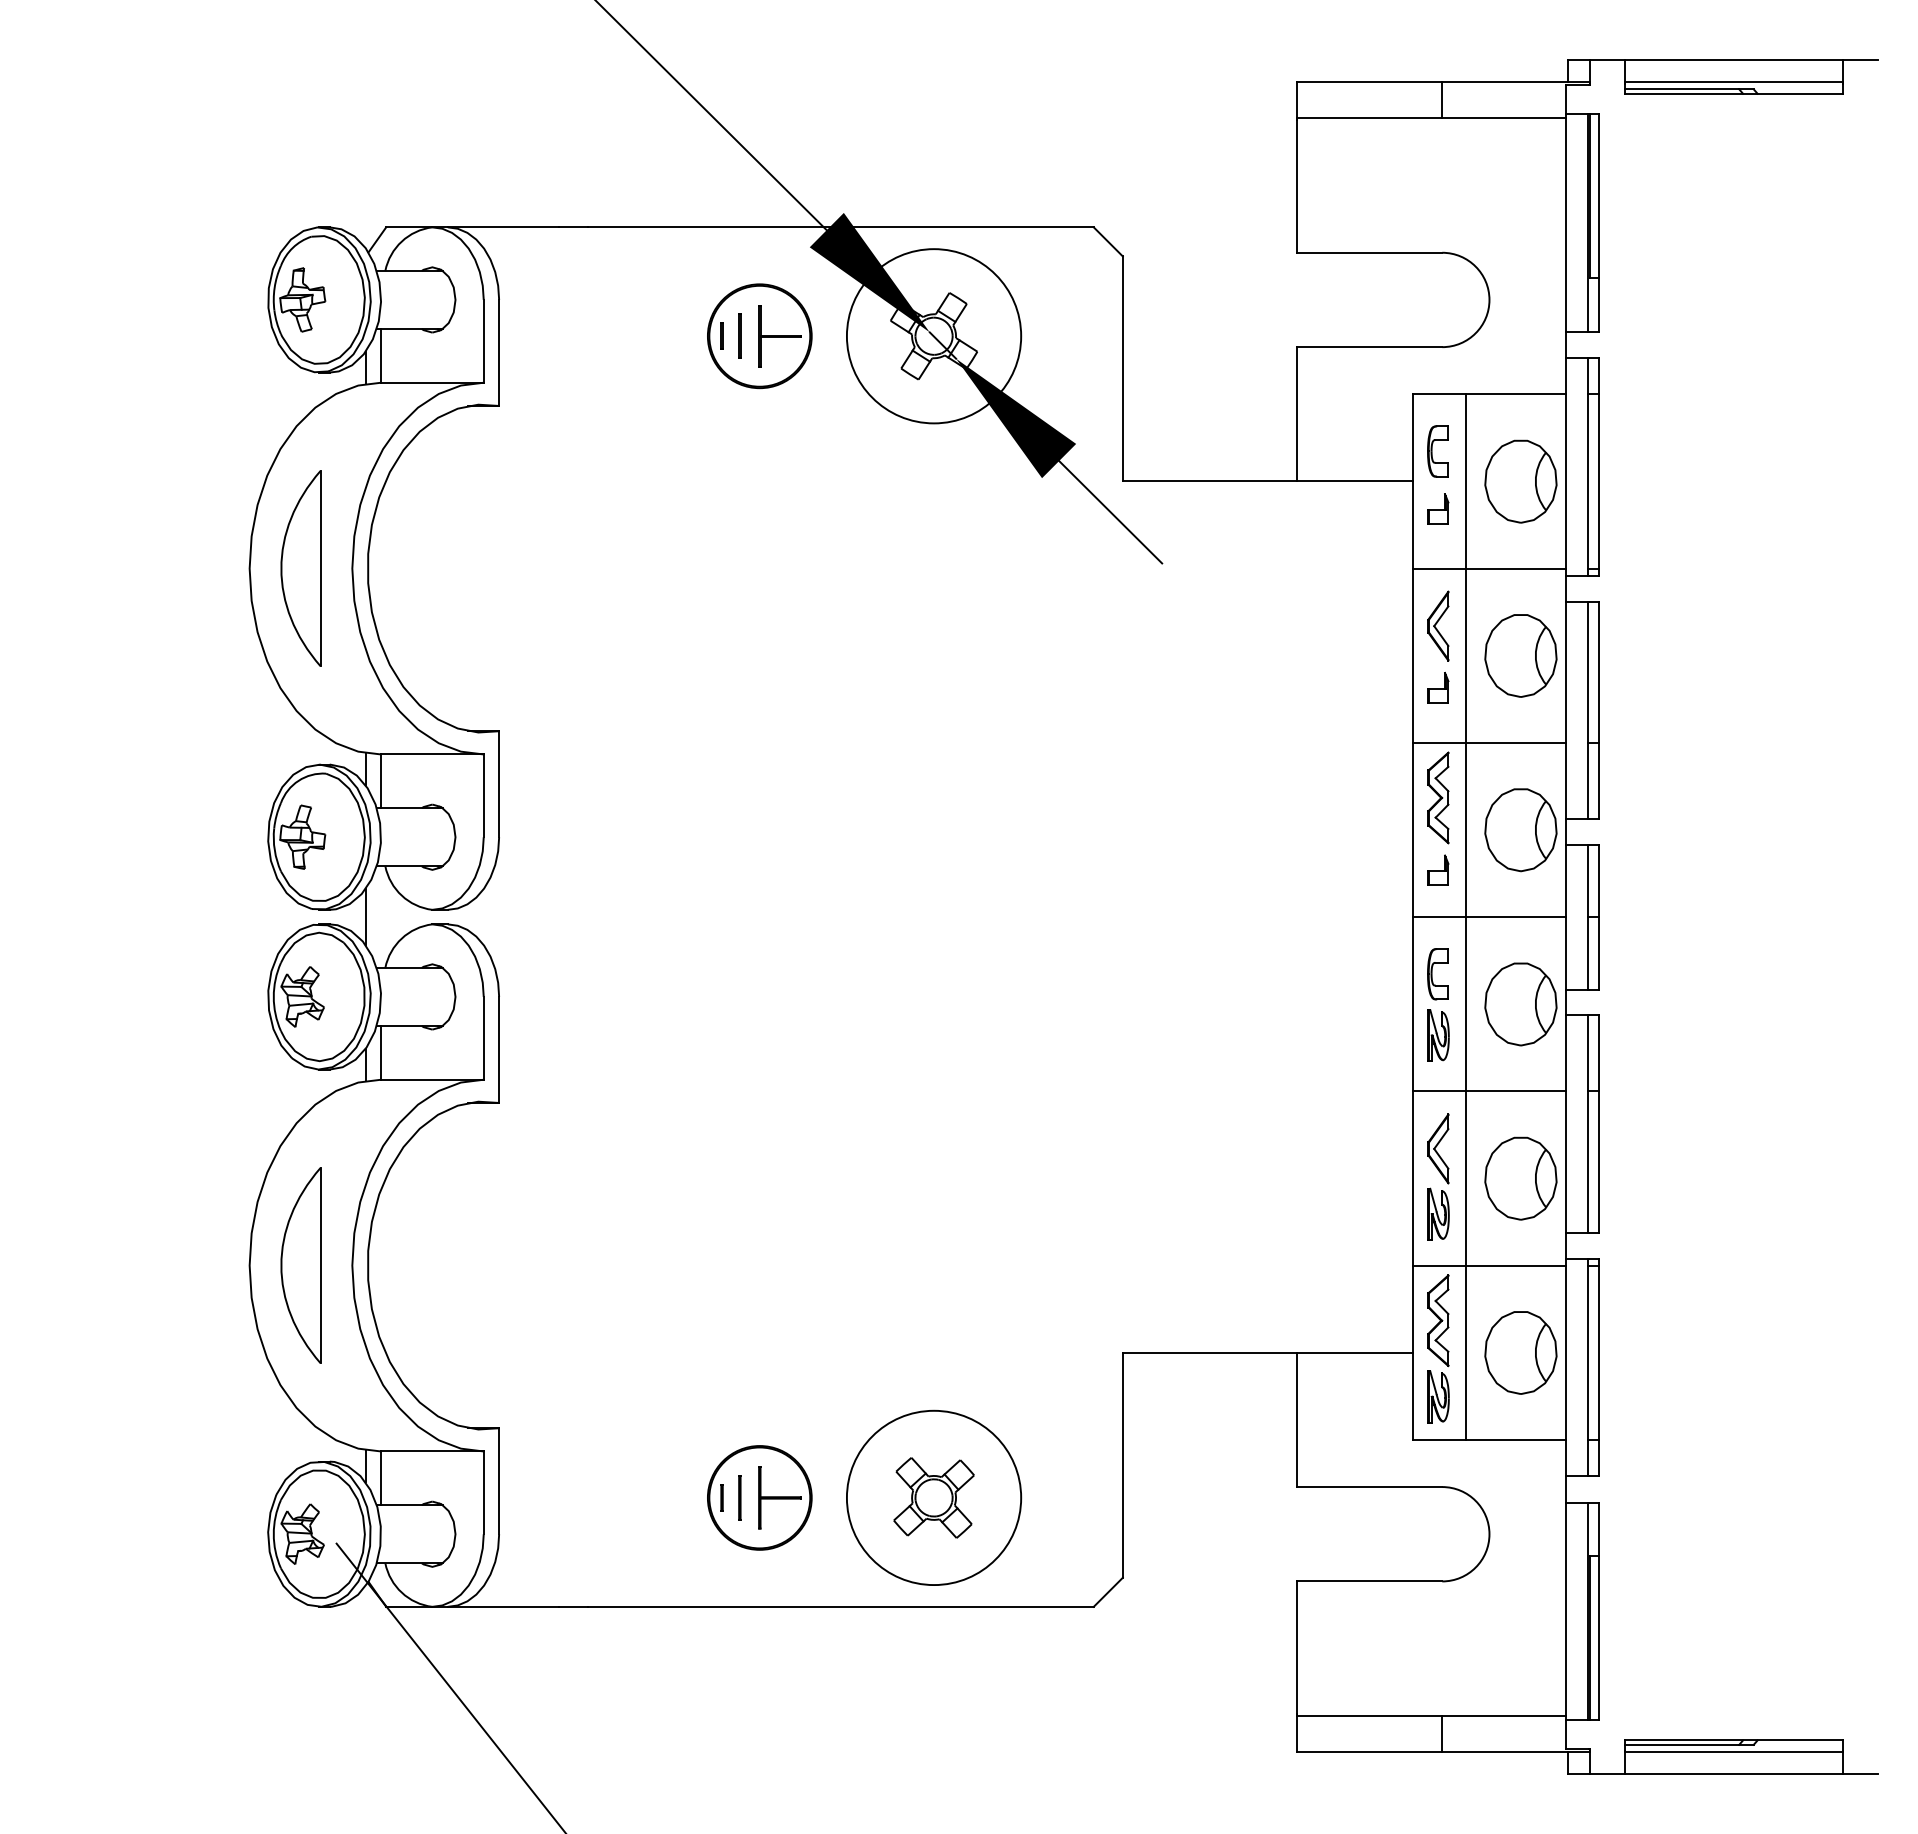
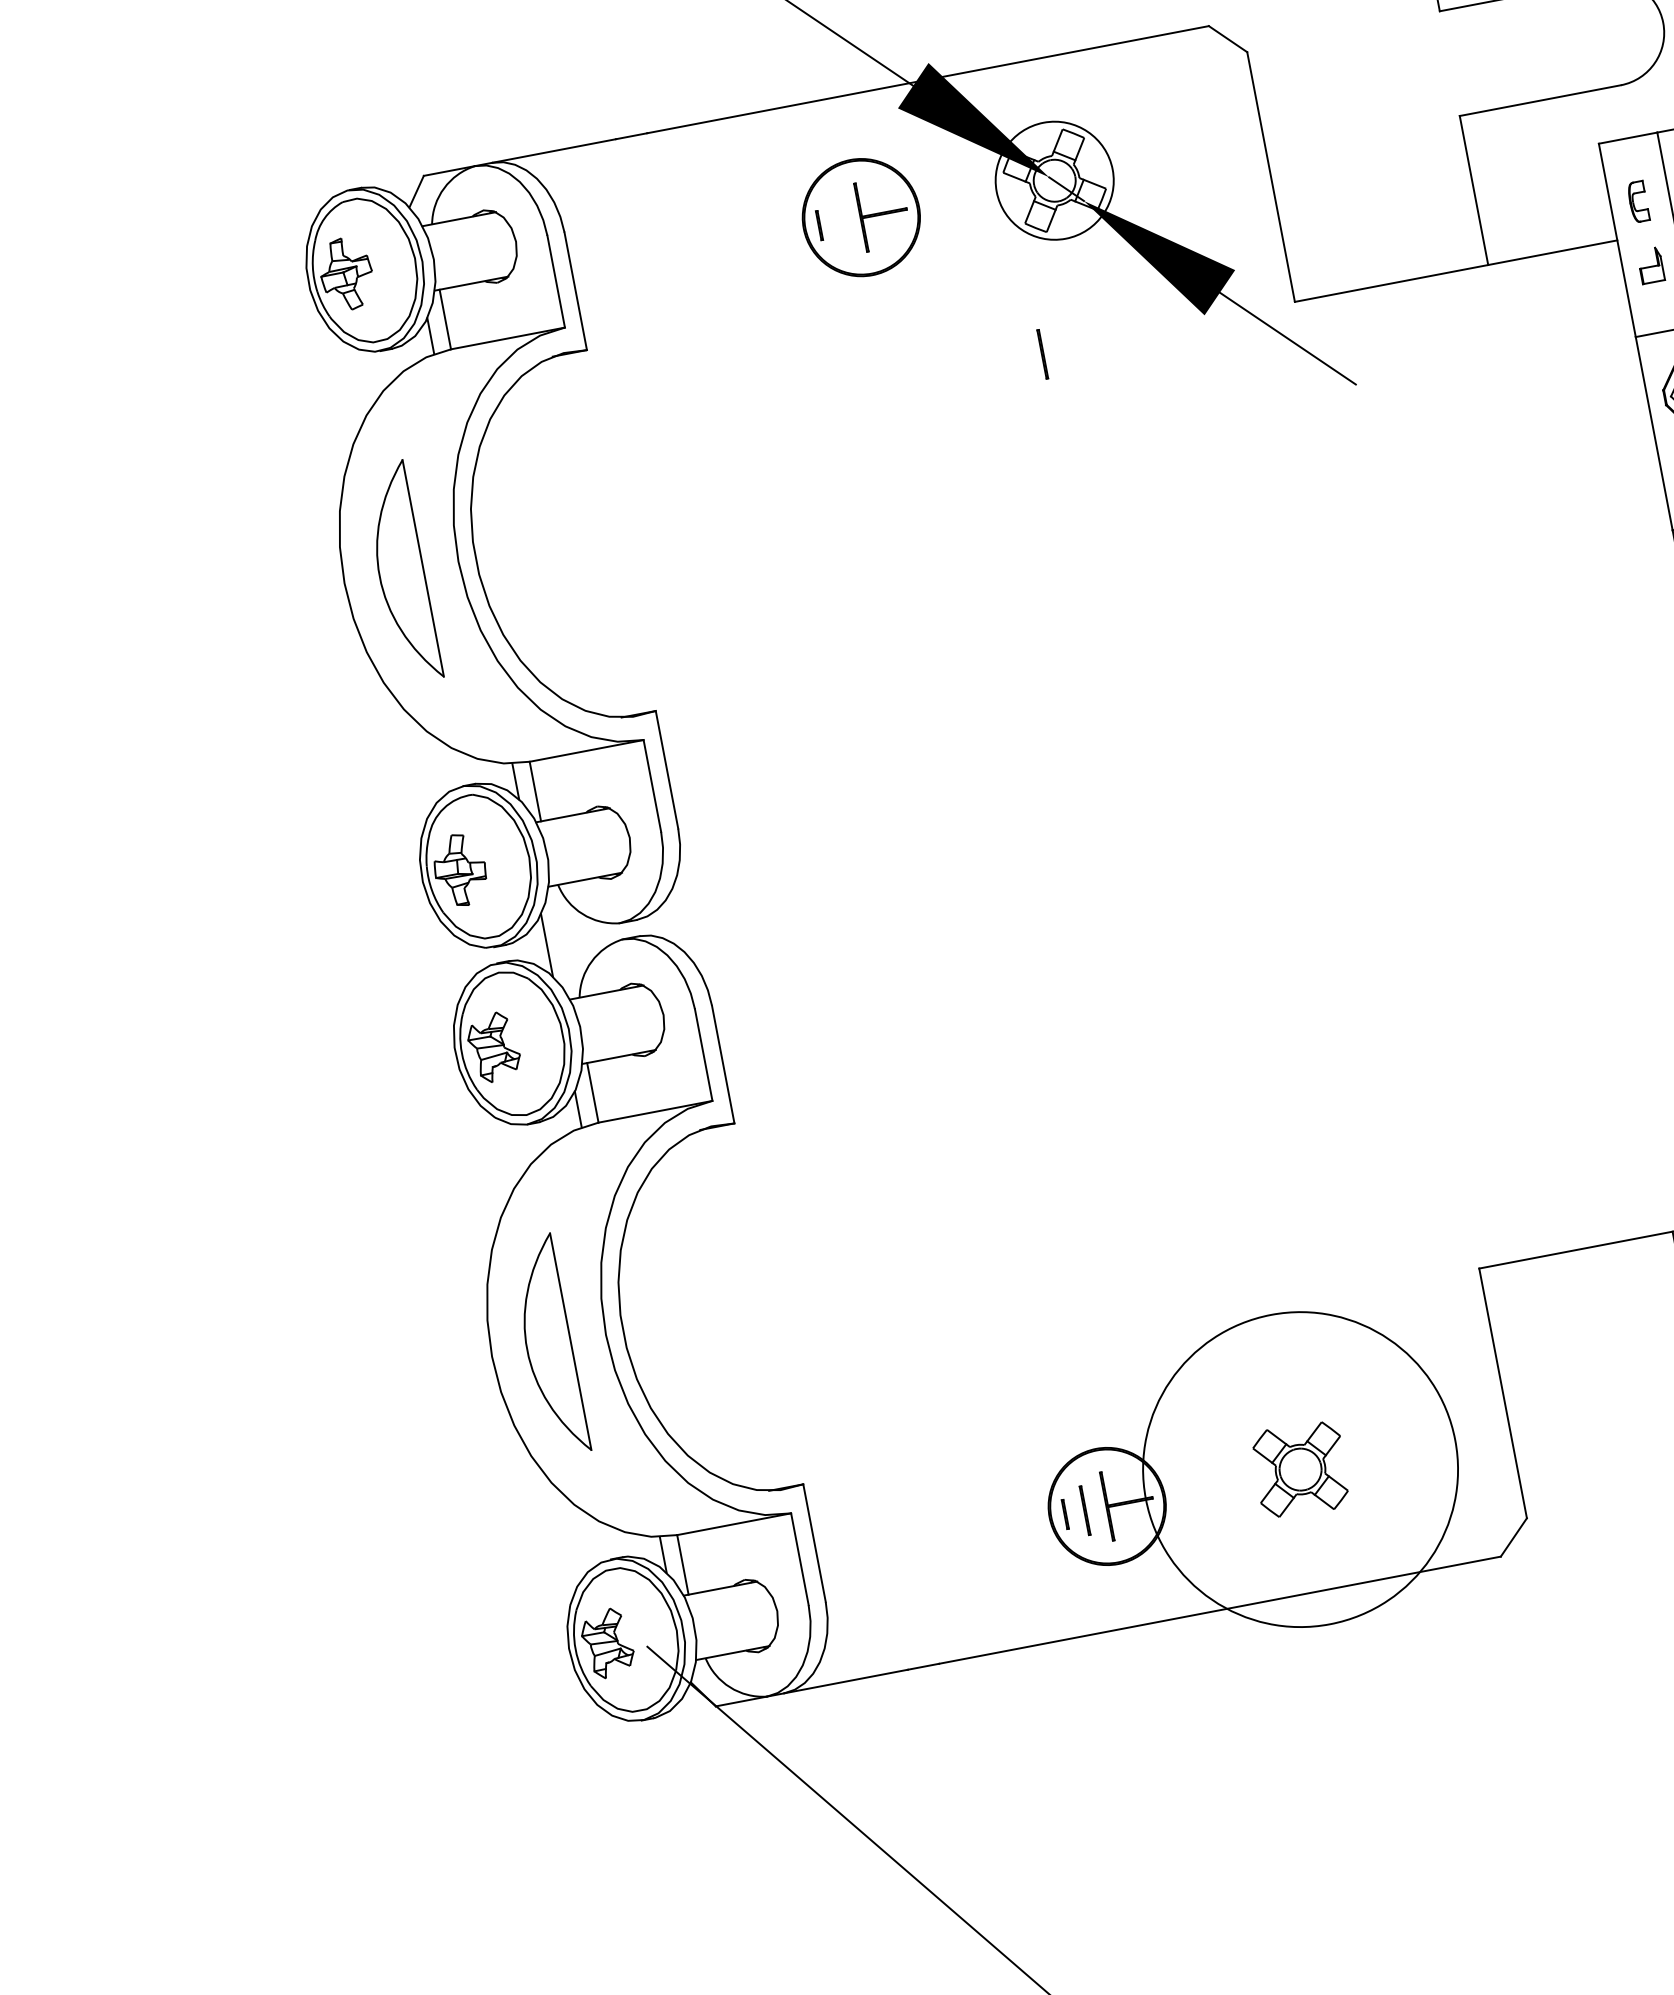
line: (739, 335) -> (1042, 353), moved
circle: (933, 336) -> (1054, 181), size x0.6
part: (1437, 451) -> (1637, 202), size x0.7
circle: (933, 1497) -> (1299, 1469), size x1.6

